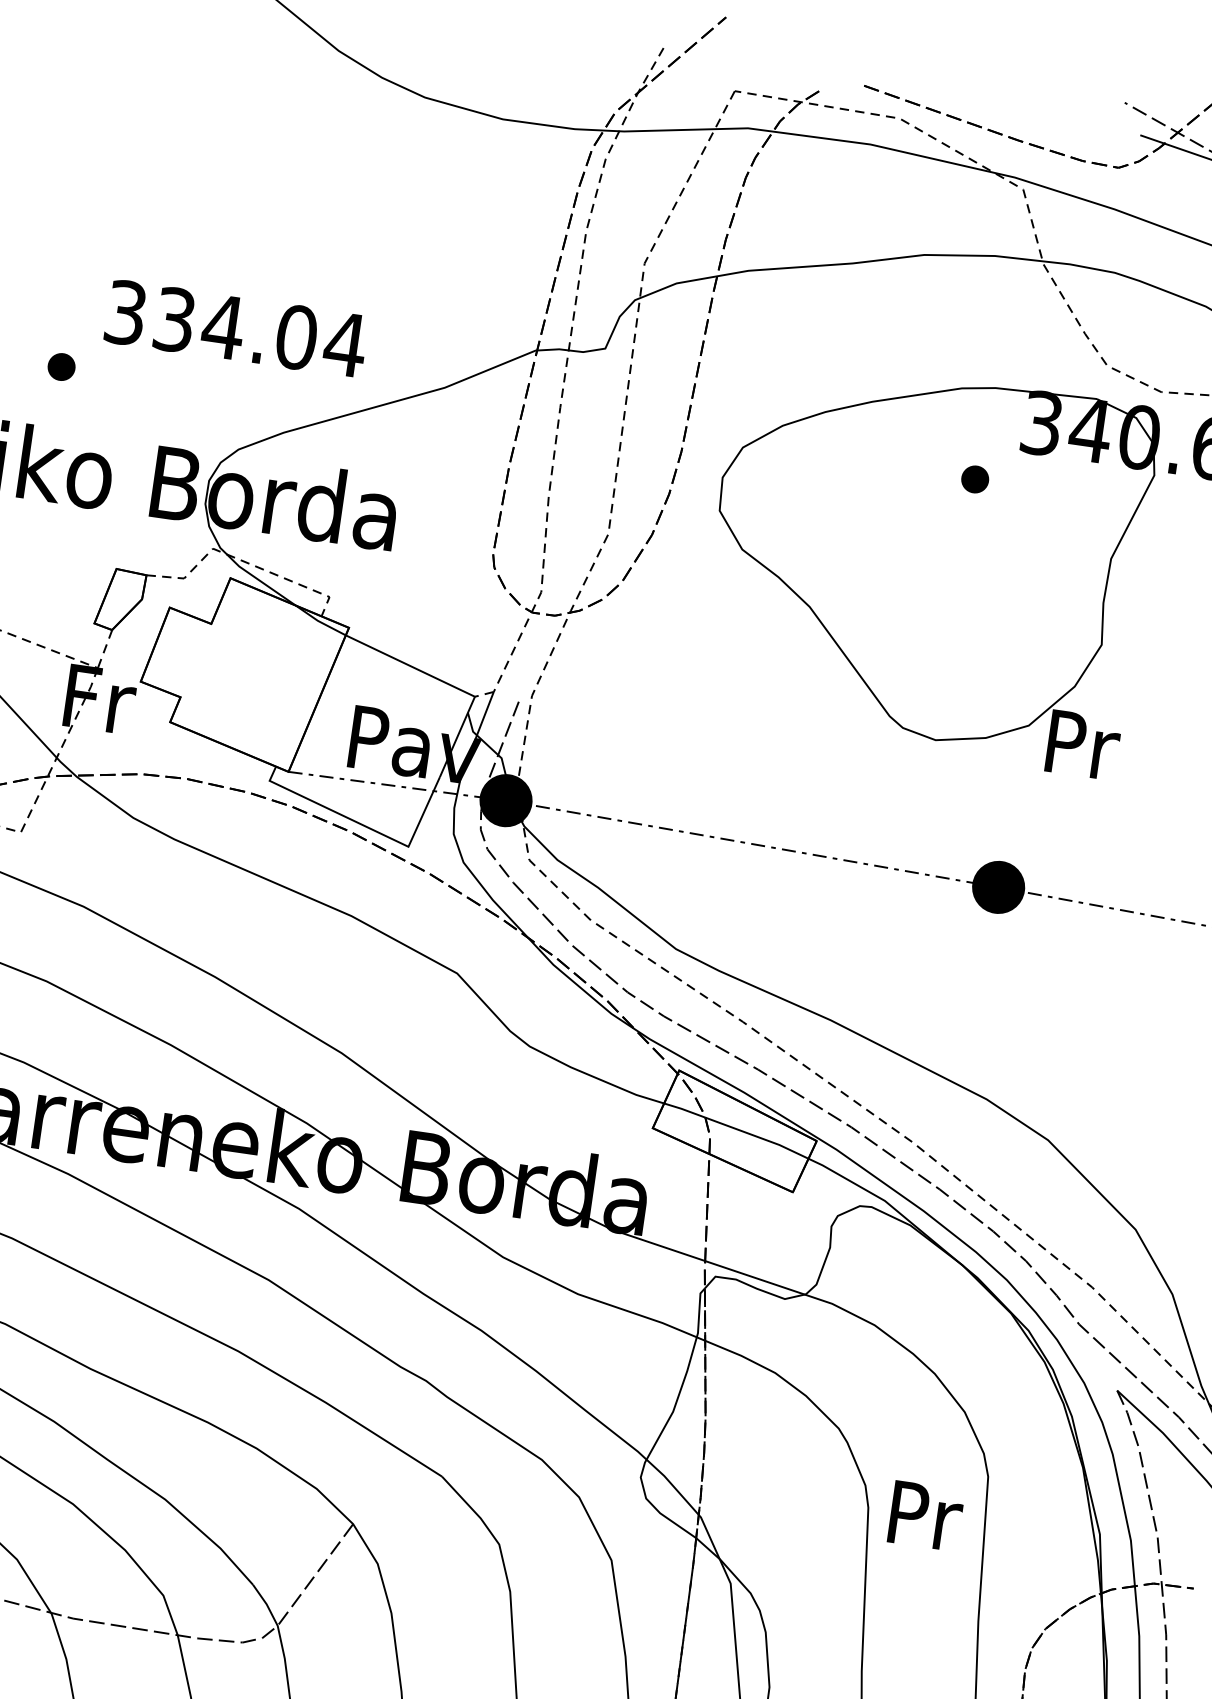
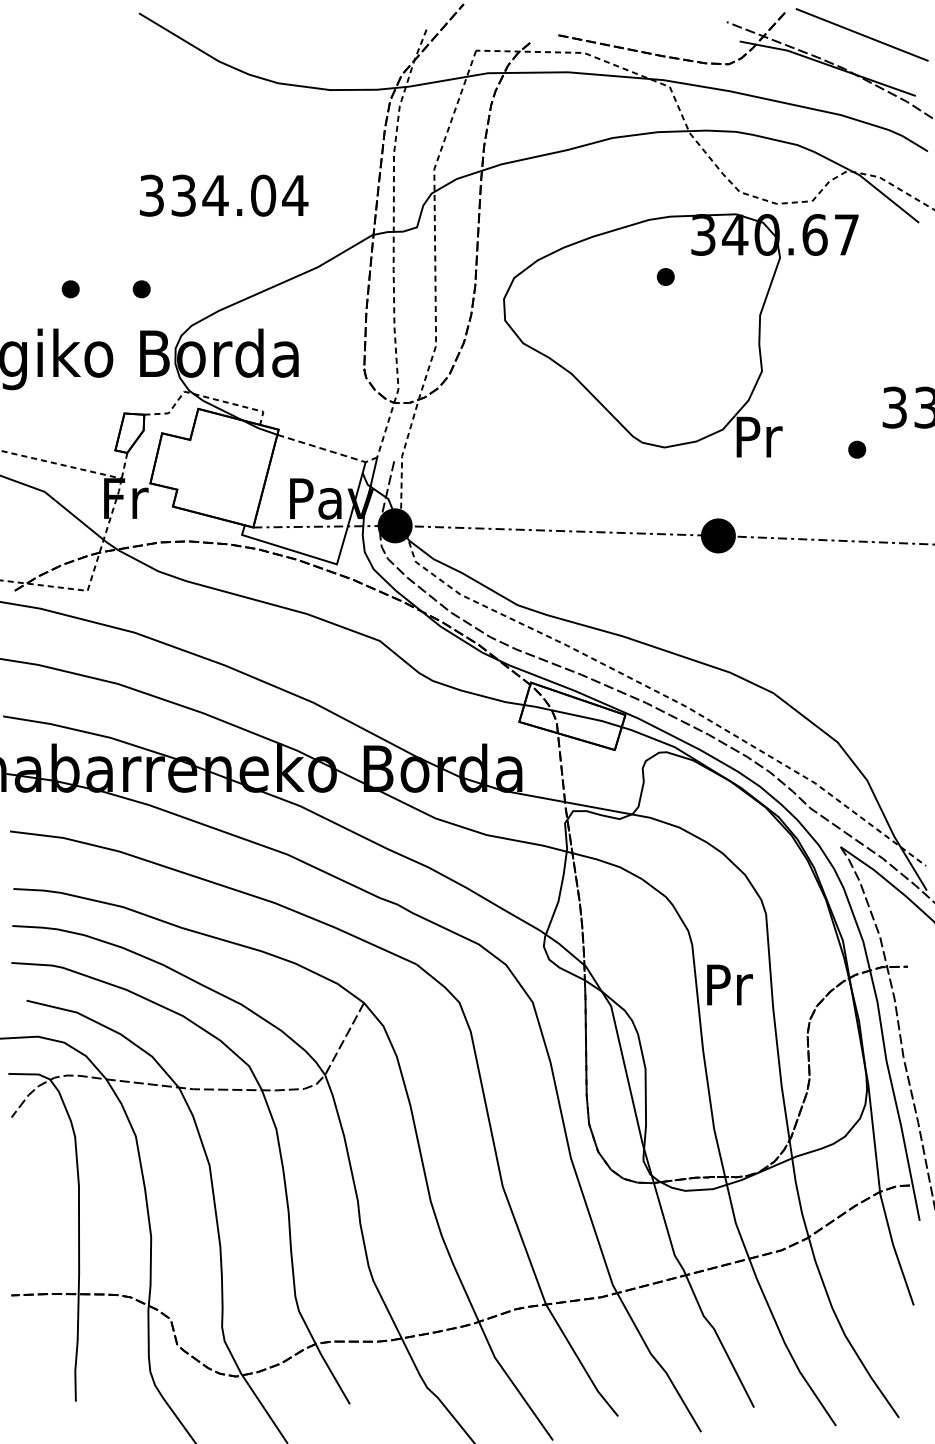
text: (235, 328) -> (223, 195), moved
part: (169, 382) -> (141, 289), added
line: (411, 666) -> (322, 448), solid -> dashed
text: (925, 1515) -> (729, 984), moved

